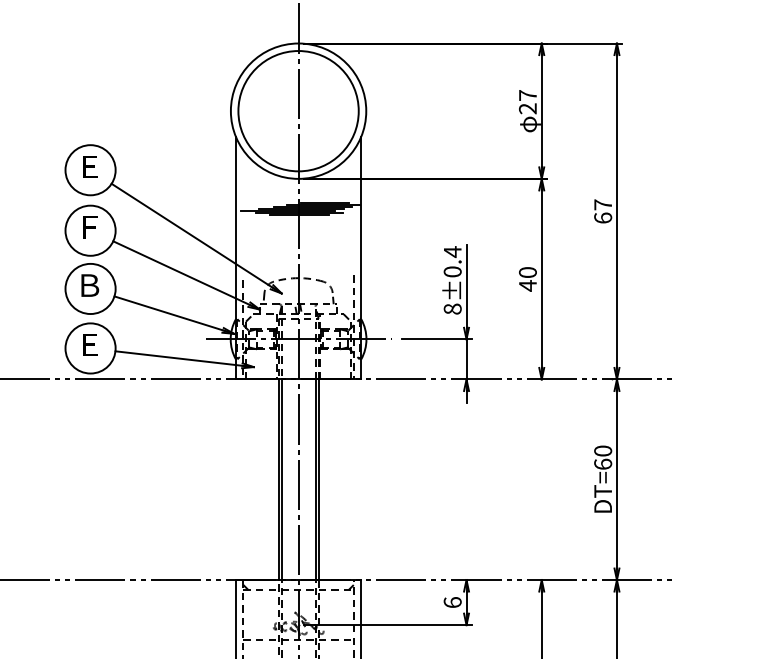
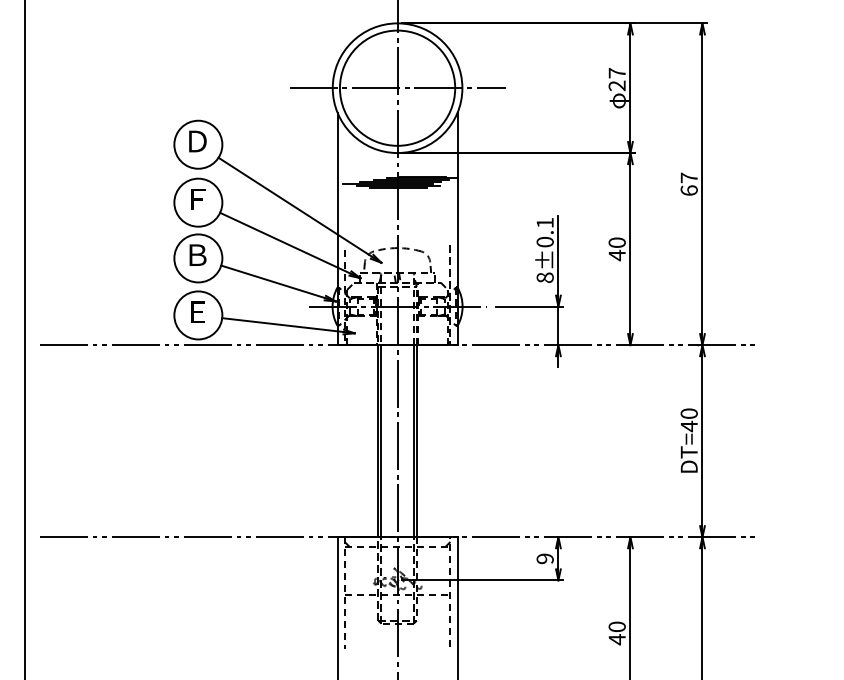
line: (298, 111) -> (397, 88), added
text: (89, 166) -> (197, 141), Ｅ -> Ｄ
text: (451, 251) -> (544, 222), 8±0.4 -> 8±0.1
text: (602, 464) -> (688, 426), DT=60 -> DT=40
text: (451, 602) -> (544, 558), 6 -> 9

